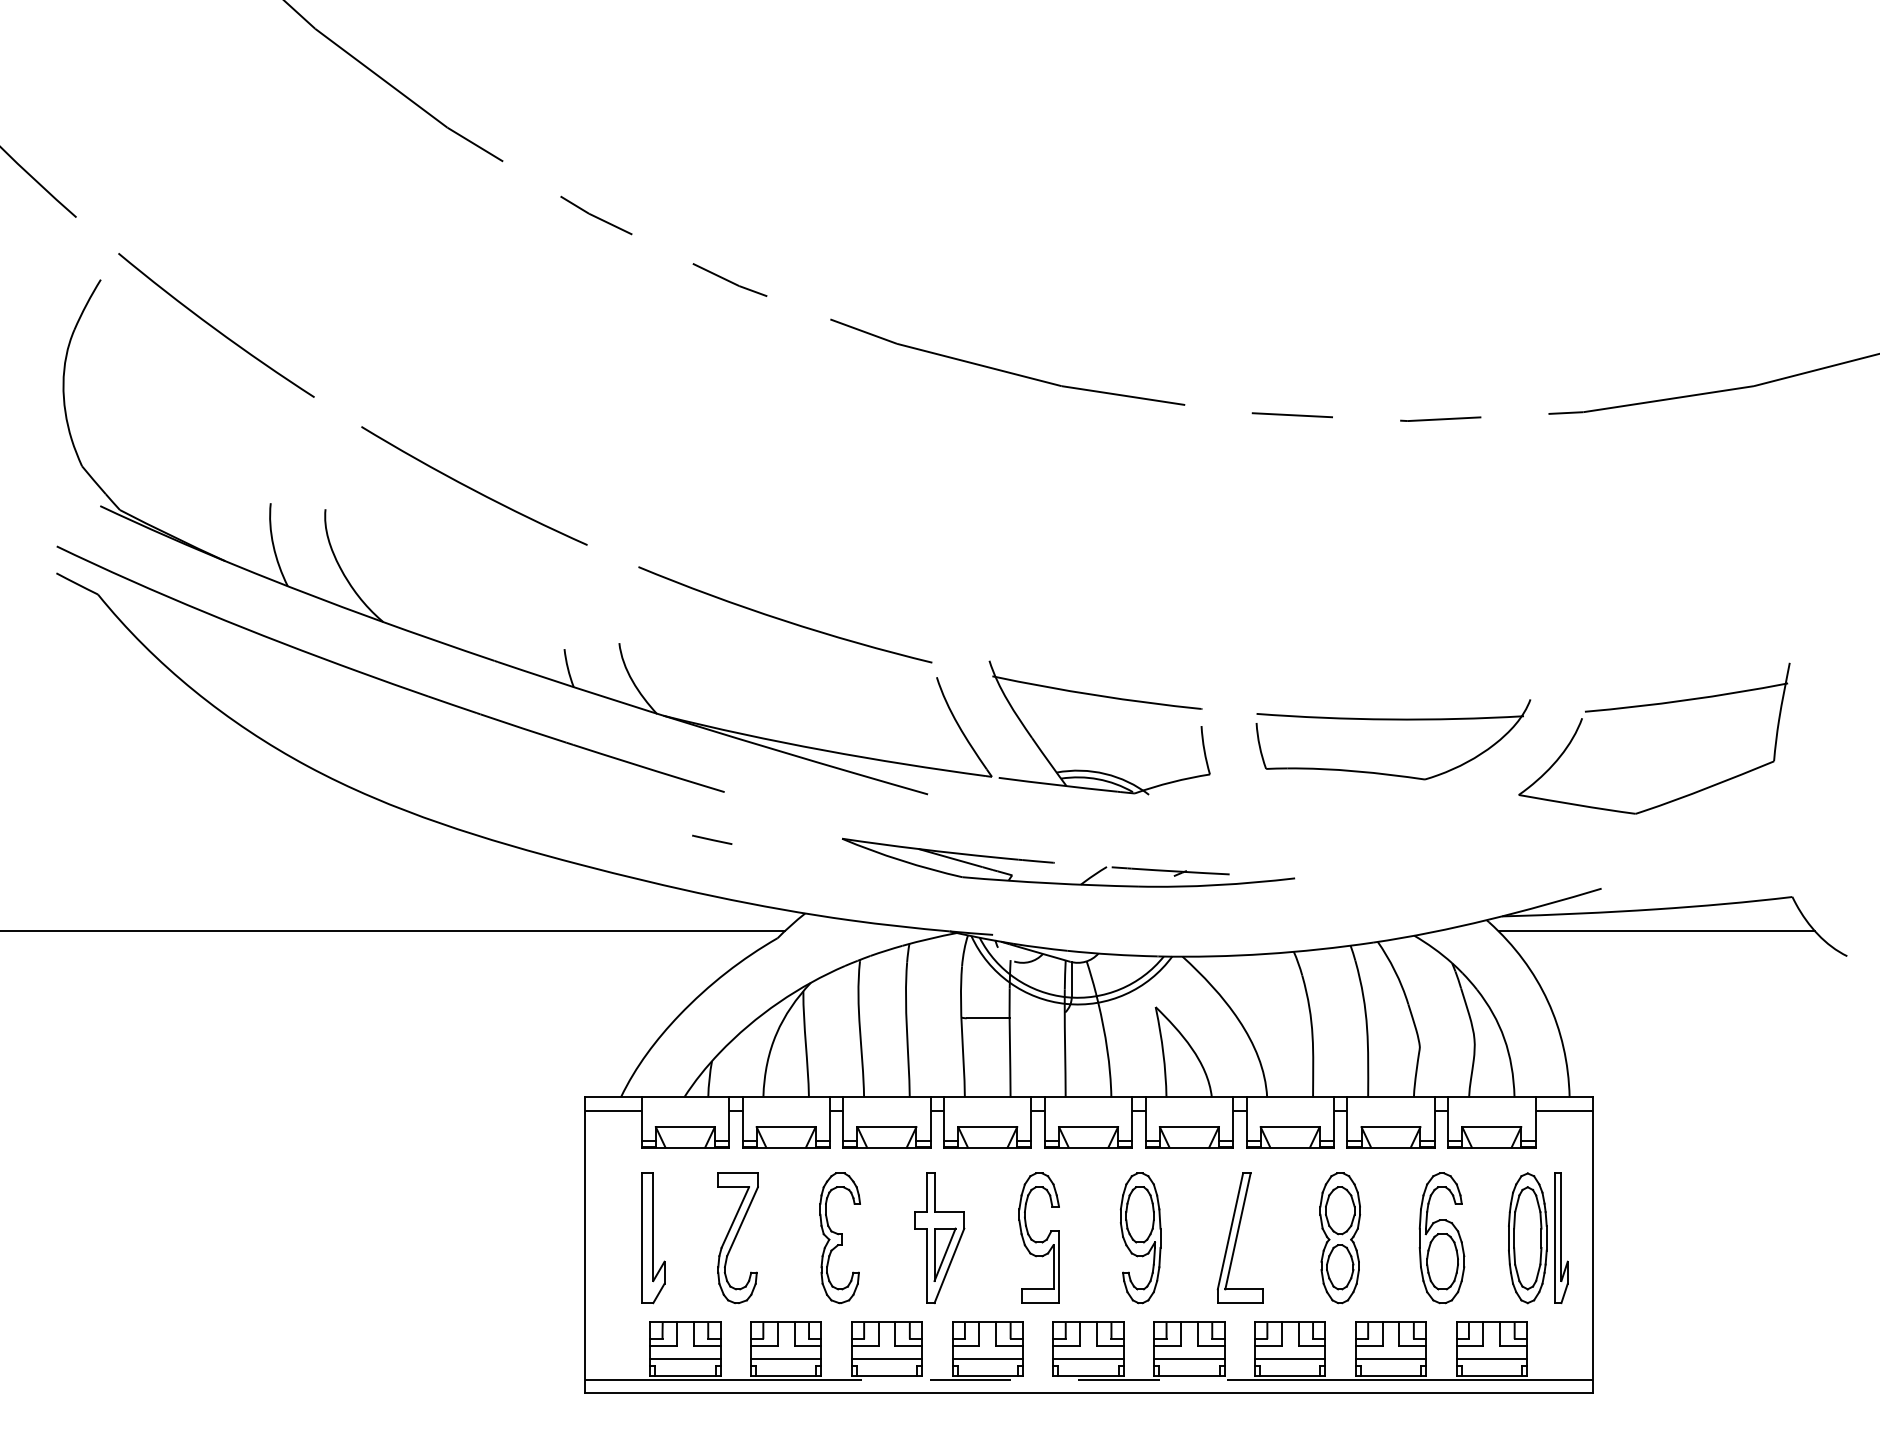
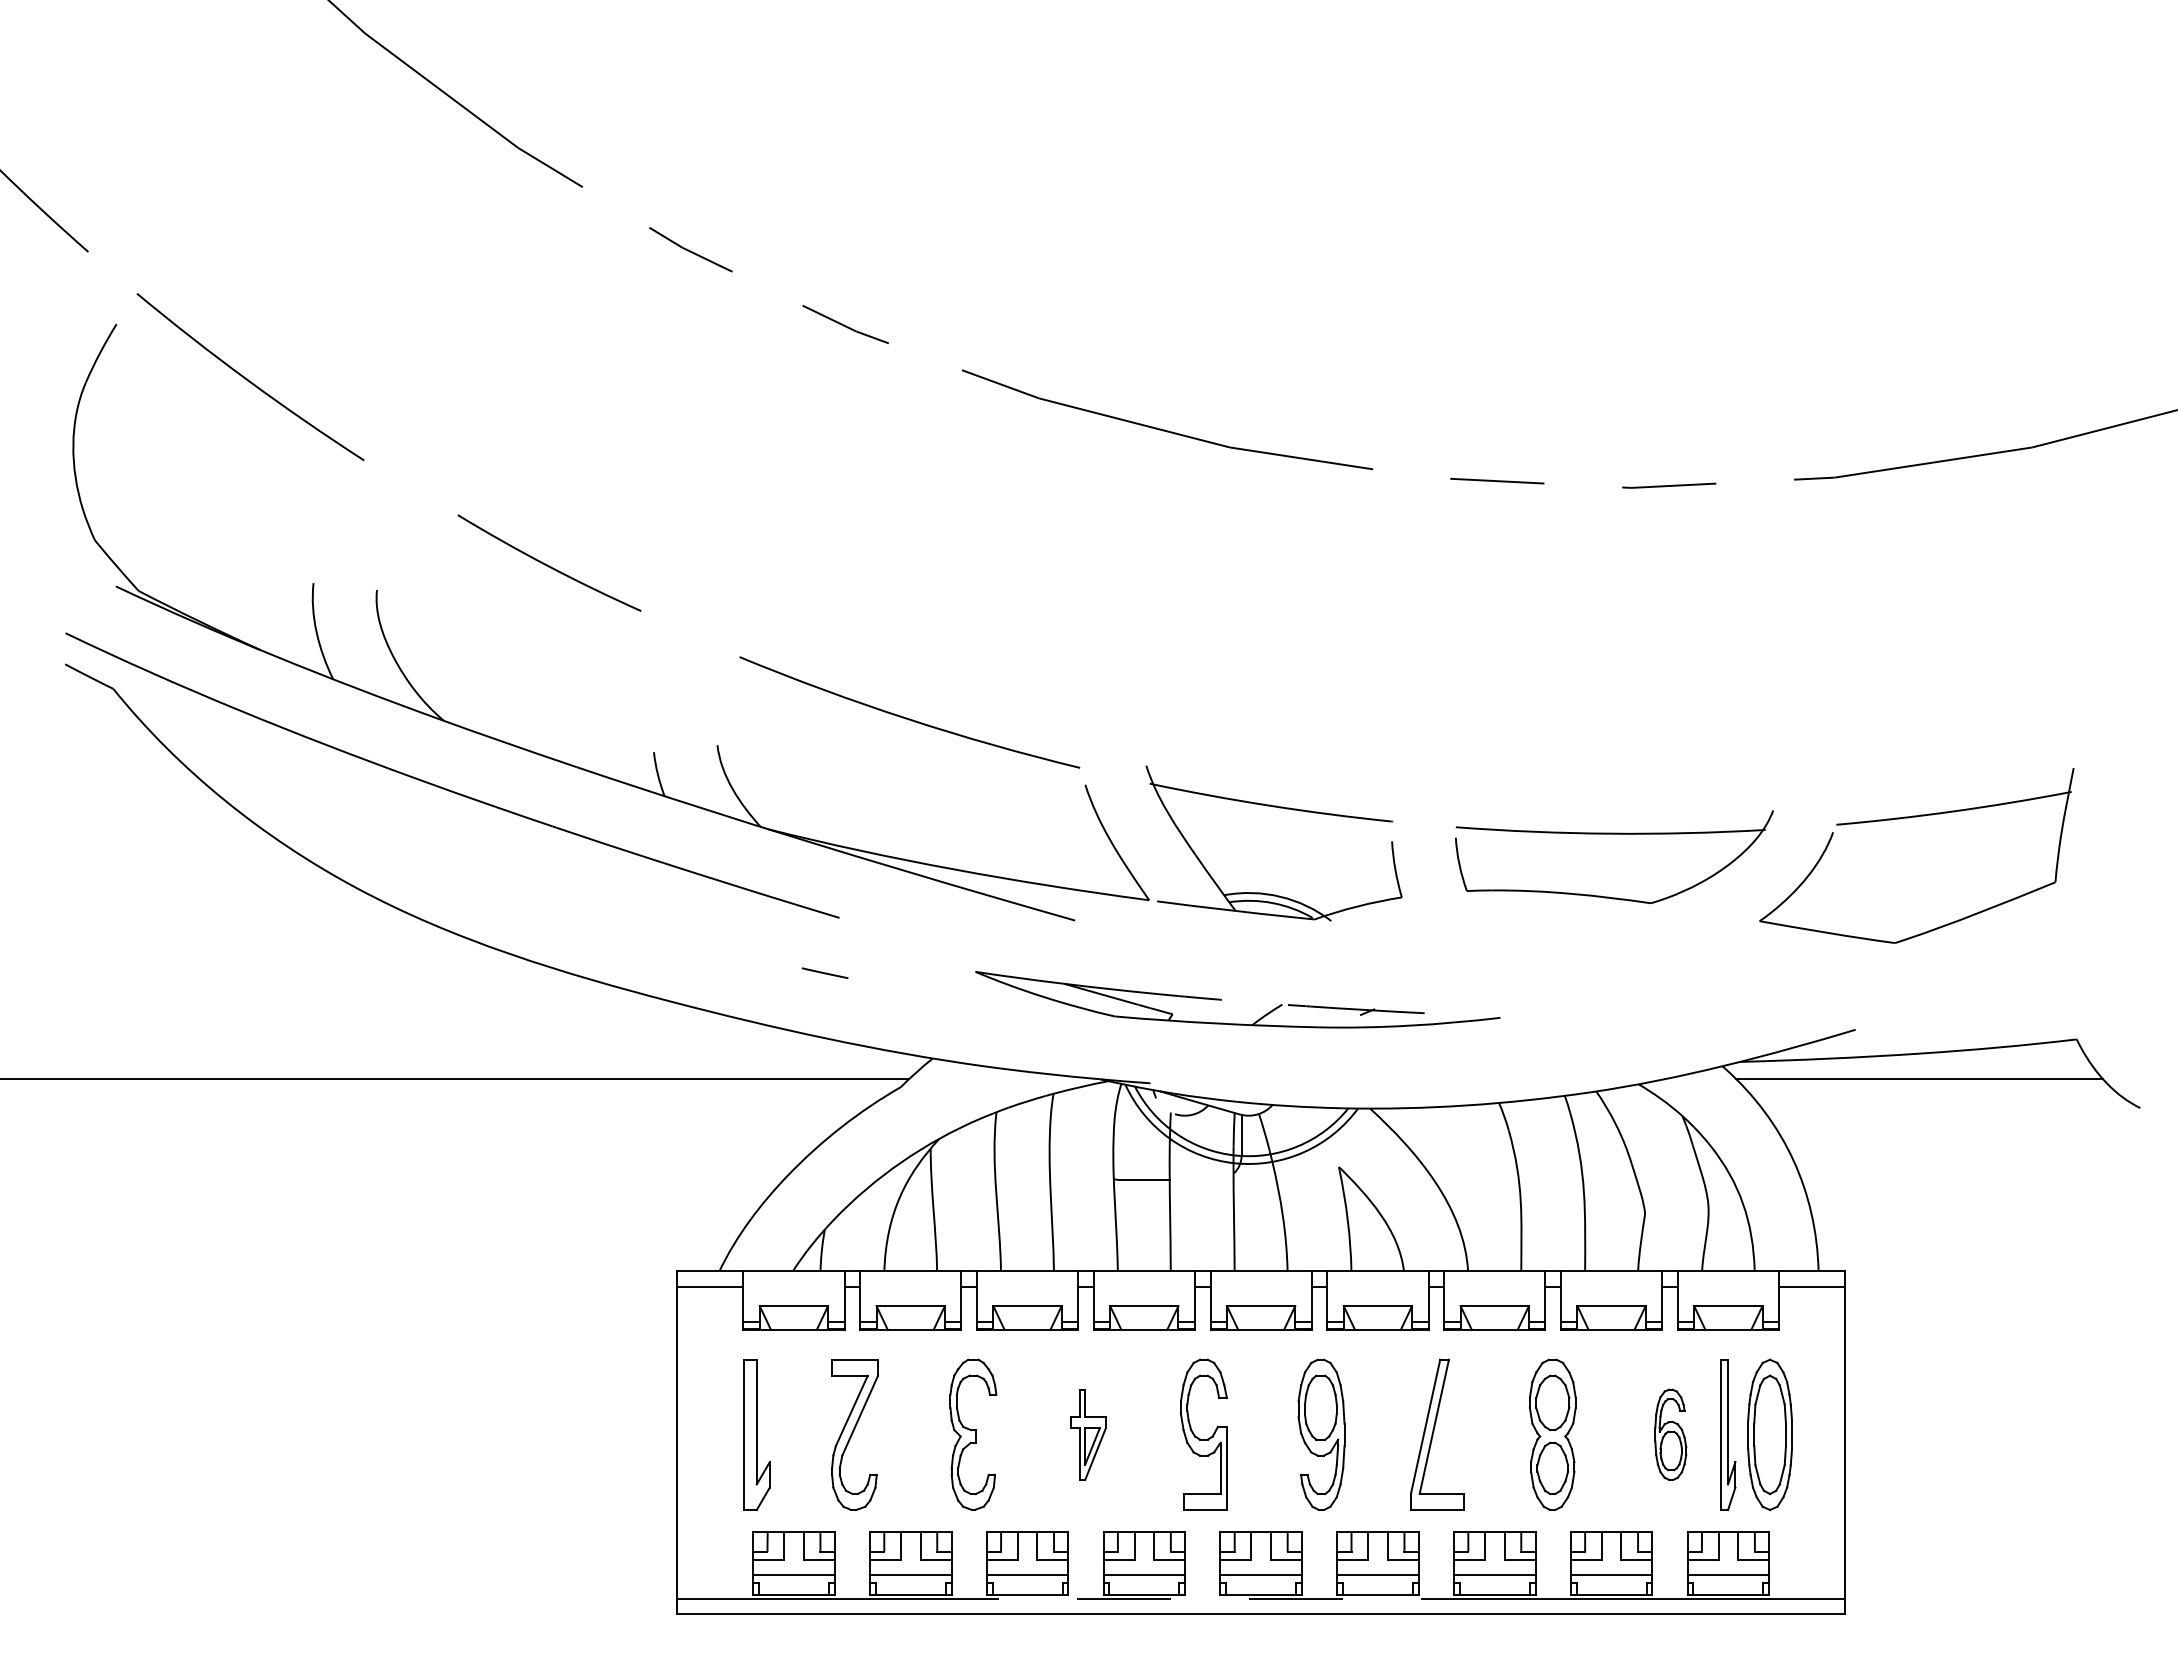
part: (474, 485) -> (549, 562), size x0.7
part: (939, 1237) -> (1088, 1434), size x0.6
part: (1441, 1237) -> (1670, 1434), size x0.6
part: (1561, 1237) -> (1728, 1434), moved

